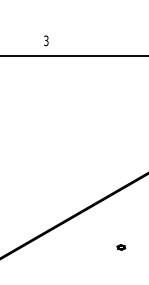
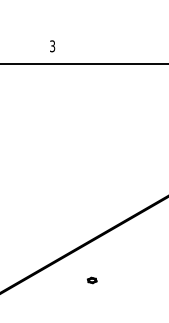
part: (121, 247) -> (92, 280), moved

